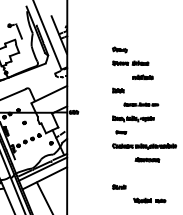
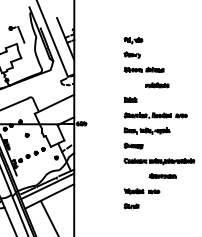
part: (120, 36) -> (132, 40), added
part: (141, 104) -> (156, 115), size x1.67
part: (121, 132) -> (134, 146), size x1.67
part: (149, 200) -> (141, 191), moved

